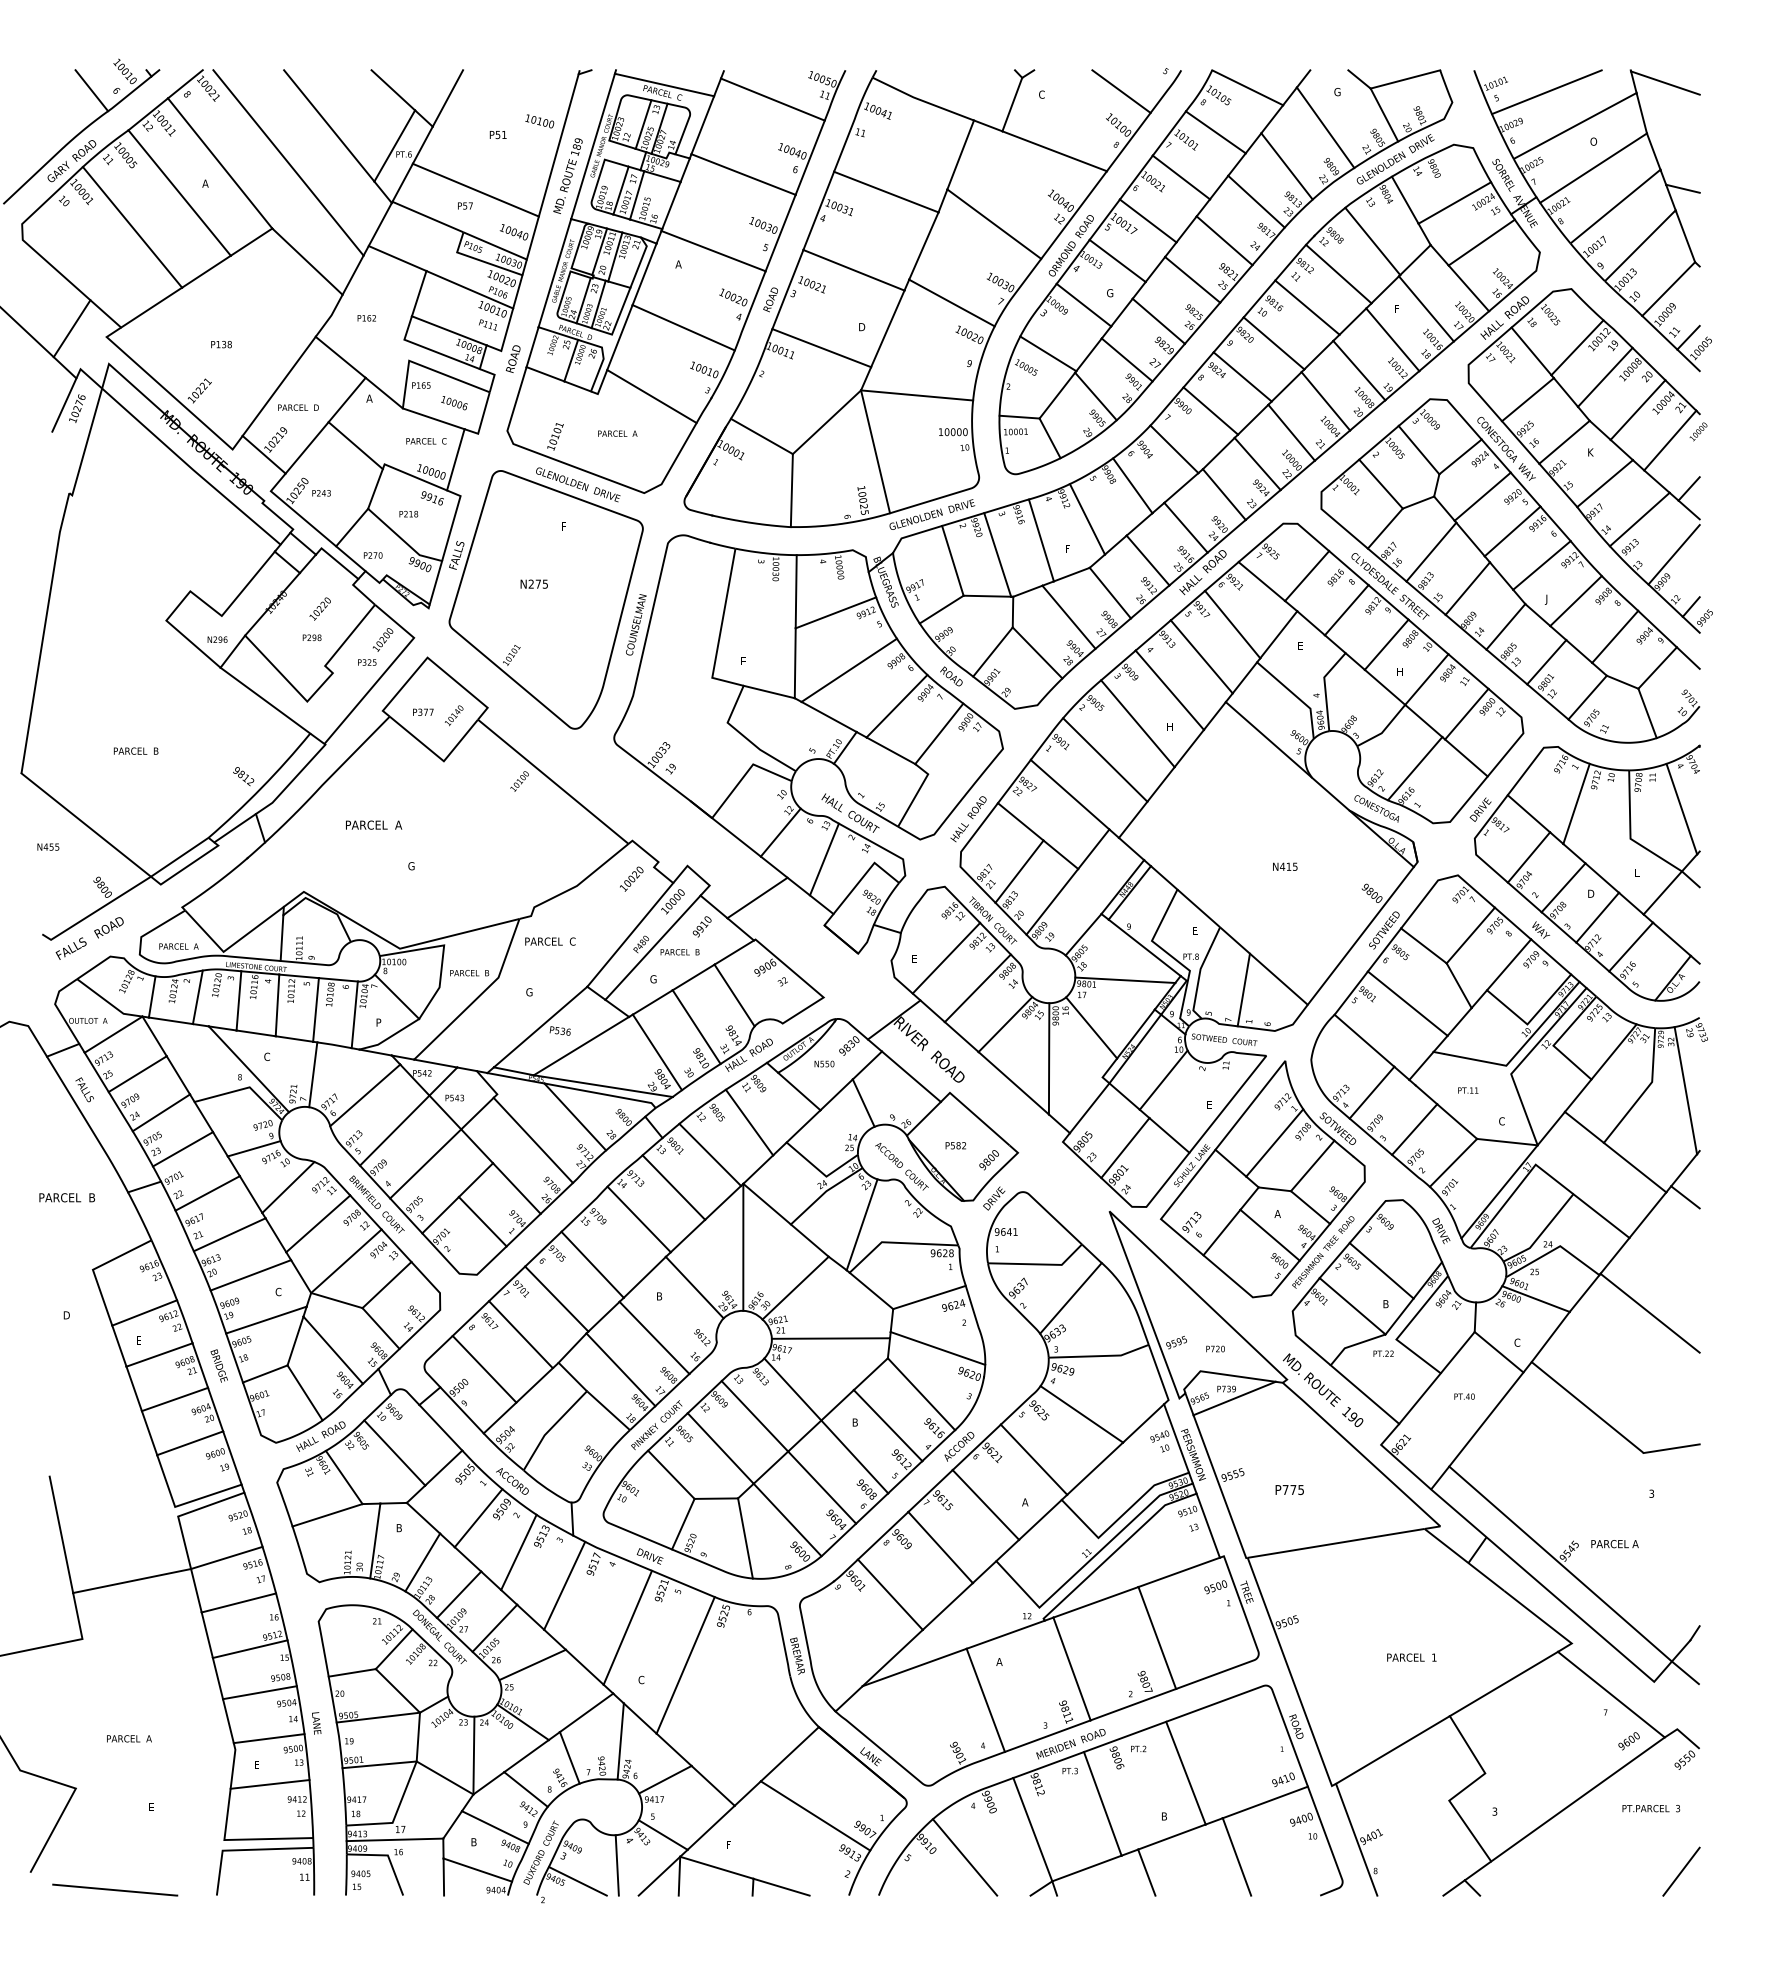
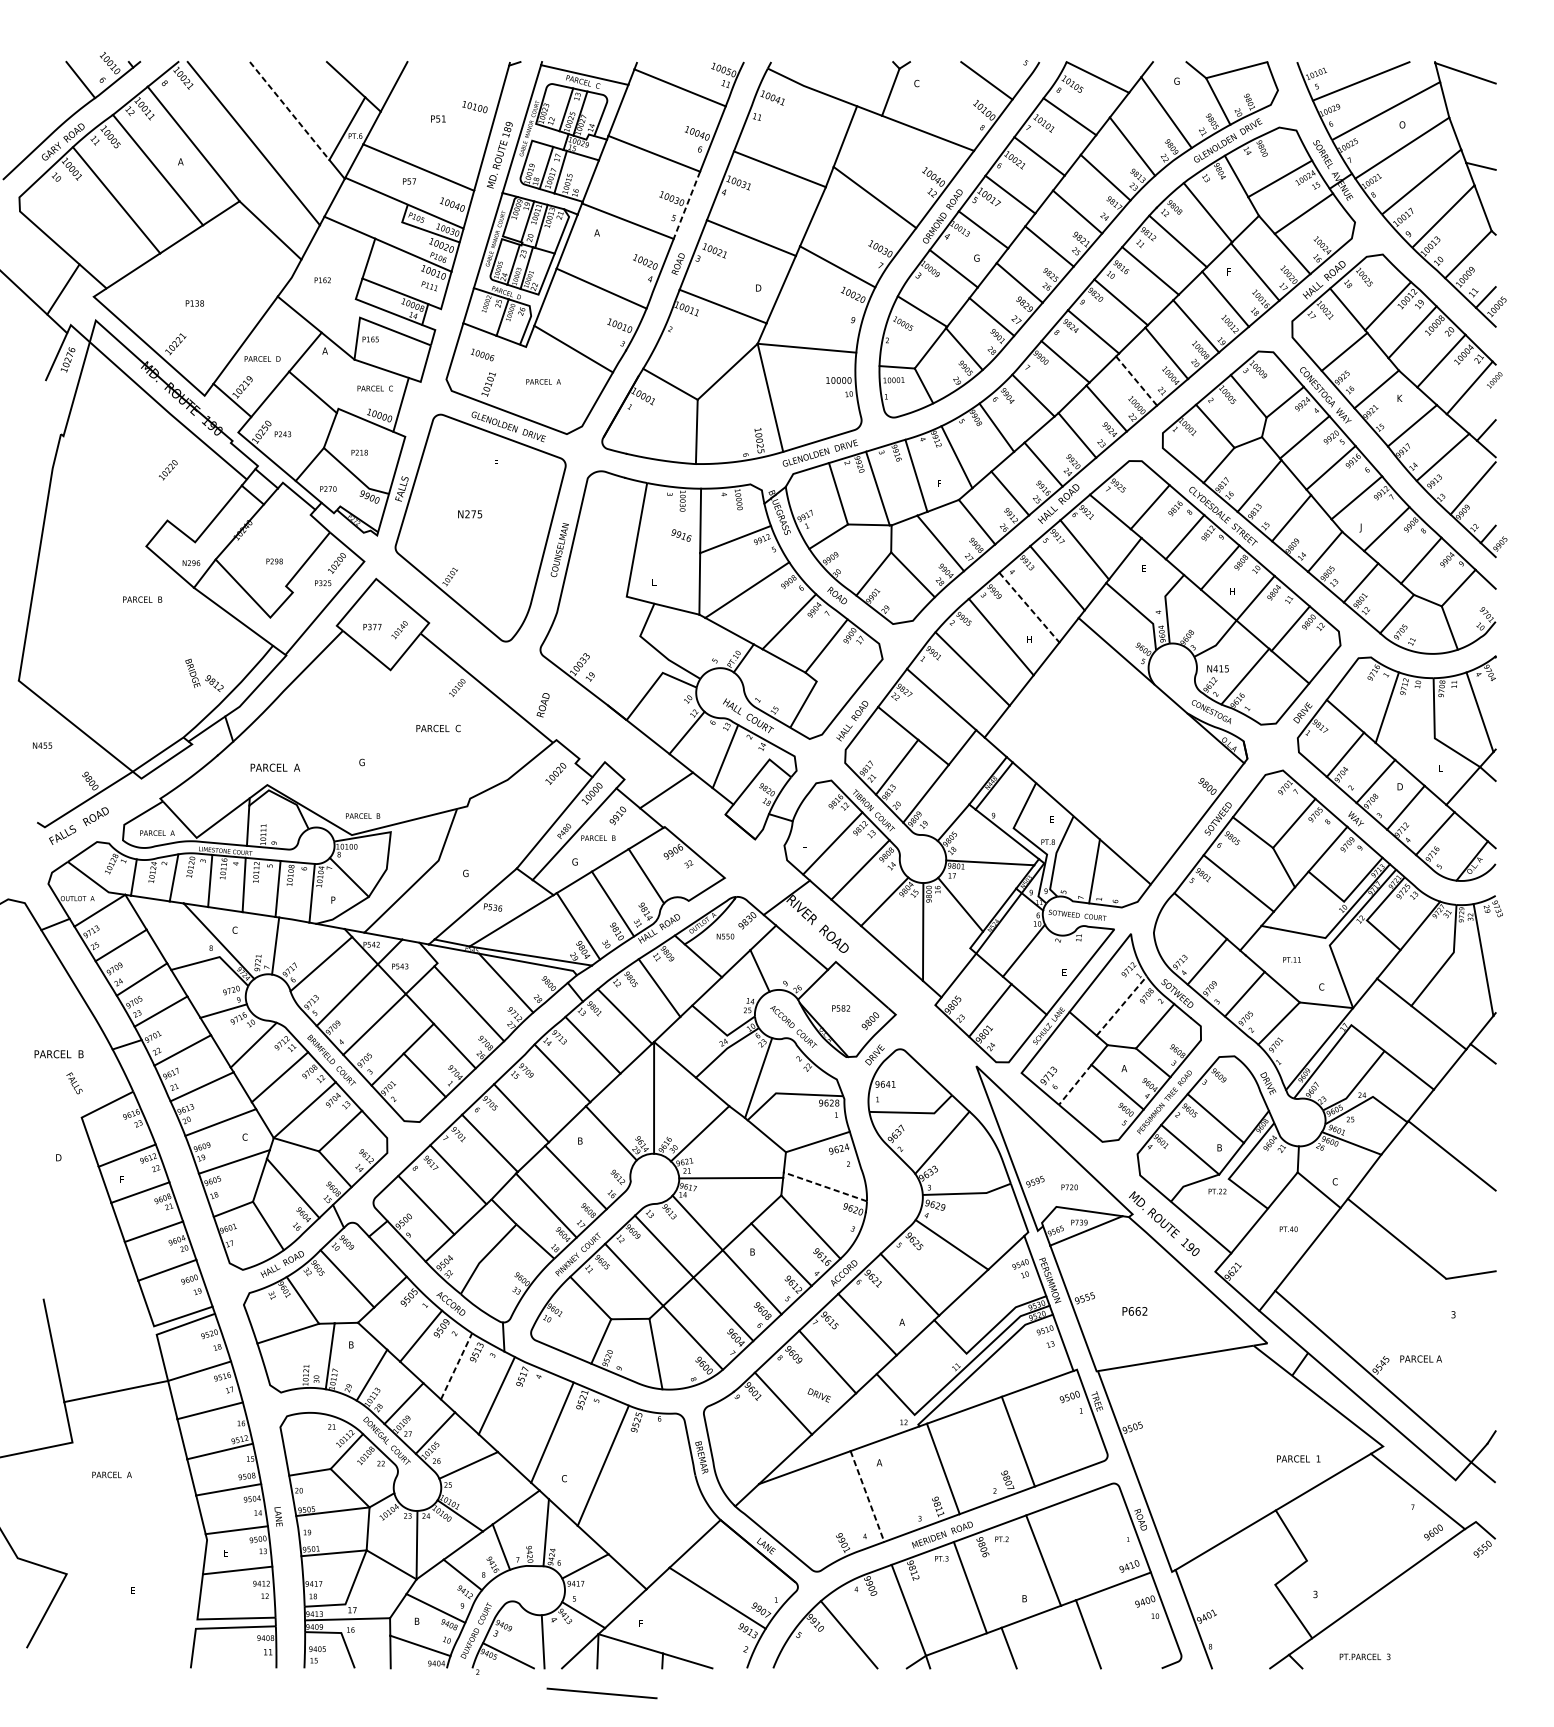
line: (329, 125) -> (289, 110), solid -> dashed
line: (780, 233) -> (686, 205), solid -> dashed
text: (512, 358) -> (542, 704), moved
text: (454, 403) -> (482, 355), moved
line: (1291, 432) -> (1136, 380), solid -> dashed
text: (431, 498) -> (680, 535), moved
text: (319, 608) -> (167, 469), moved
line: (1170, 690) -> (1030, 607), solid -> dashed
text: (135, 750) -> (142, 599), moved
text: (374, 824) -> (275, 767), moved
text: (1285, 866) -> (1218, 668), moved
text: (550, 941) -> (438, 728), moved
text: (469, 973) -> (362, 816), moved
text: (84, 1089) -> (74, 1083), moved
line: (1275, 1142) -> (1122, 1005), solid -> dashed
line: (1221, 1232) -> (1074, 1084), solid -> dashed
line: (937, 1348) -> (824, 1186), solid -> dashed
text: (218, 1365) -> (192, 672), moved
text: (1292, 1489) -> (1137, 1310), P775 -> P662
line: (518, 1552) -> (456, 1366), solid -> dashed
text: (649, 1556) -> (818, 1395), moved
text: (1411, 1657) -> (1298, 1458), moved
line: (985, 1700) -> (867, 1496), solid -> dashed
text: (129, 1738) -> (112, 1474), moved
text: (1651, 1808) -> (1365, 1656), moved
line: (1681, 1871) -> (1479, 1647), removed
line: (115, 1889) -> (602, 1692), moved

